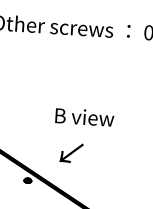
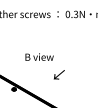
text: (69, 152) -> (58, 74), moved

